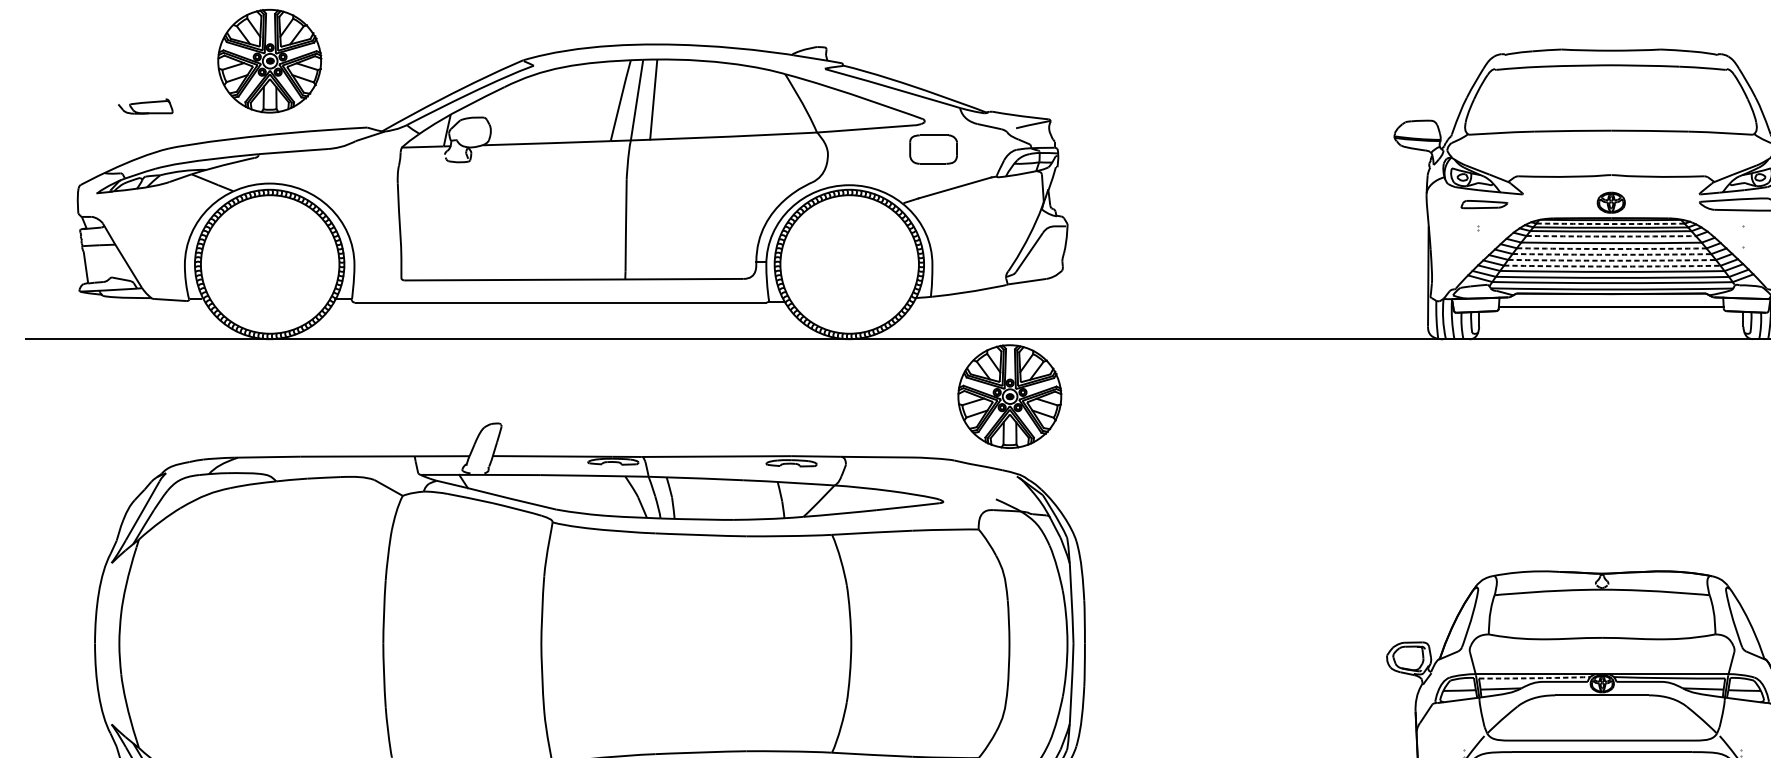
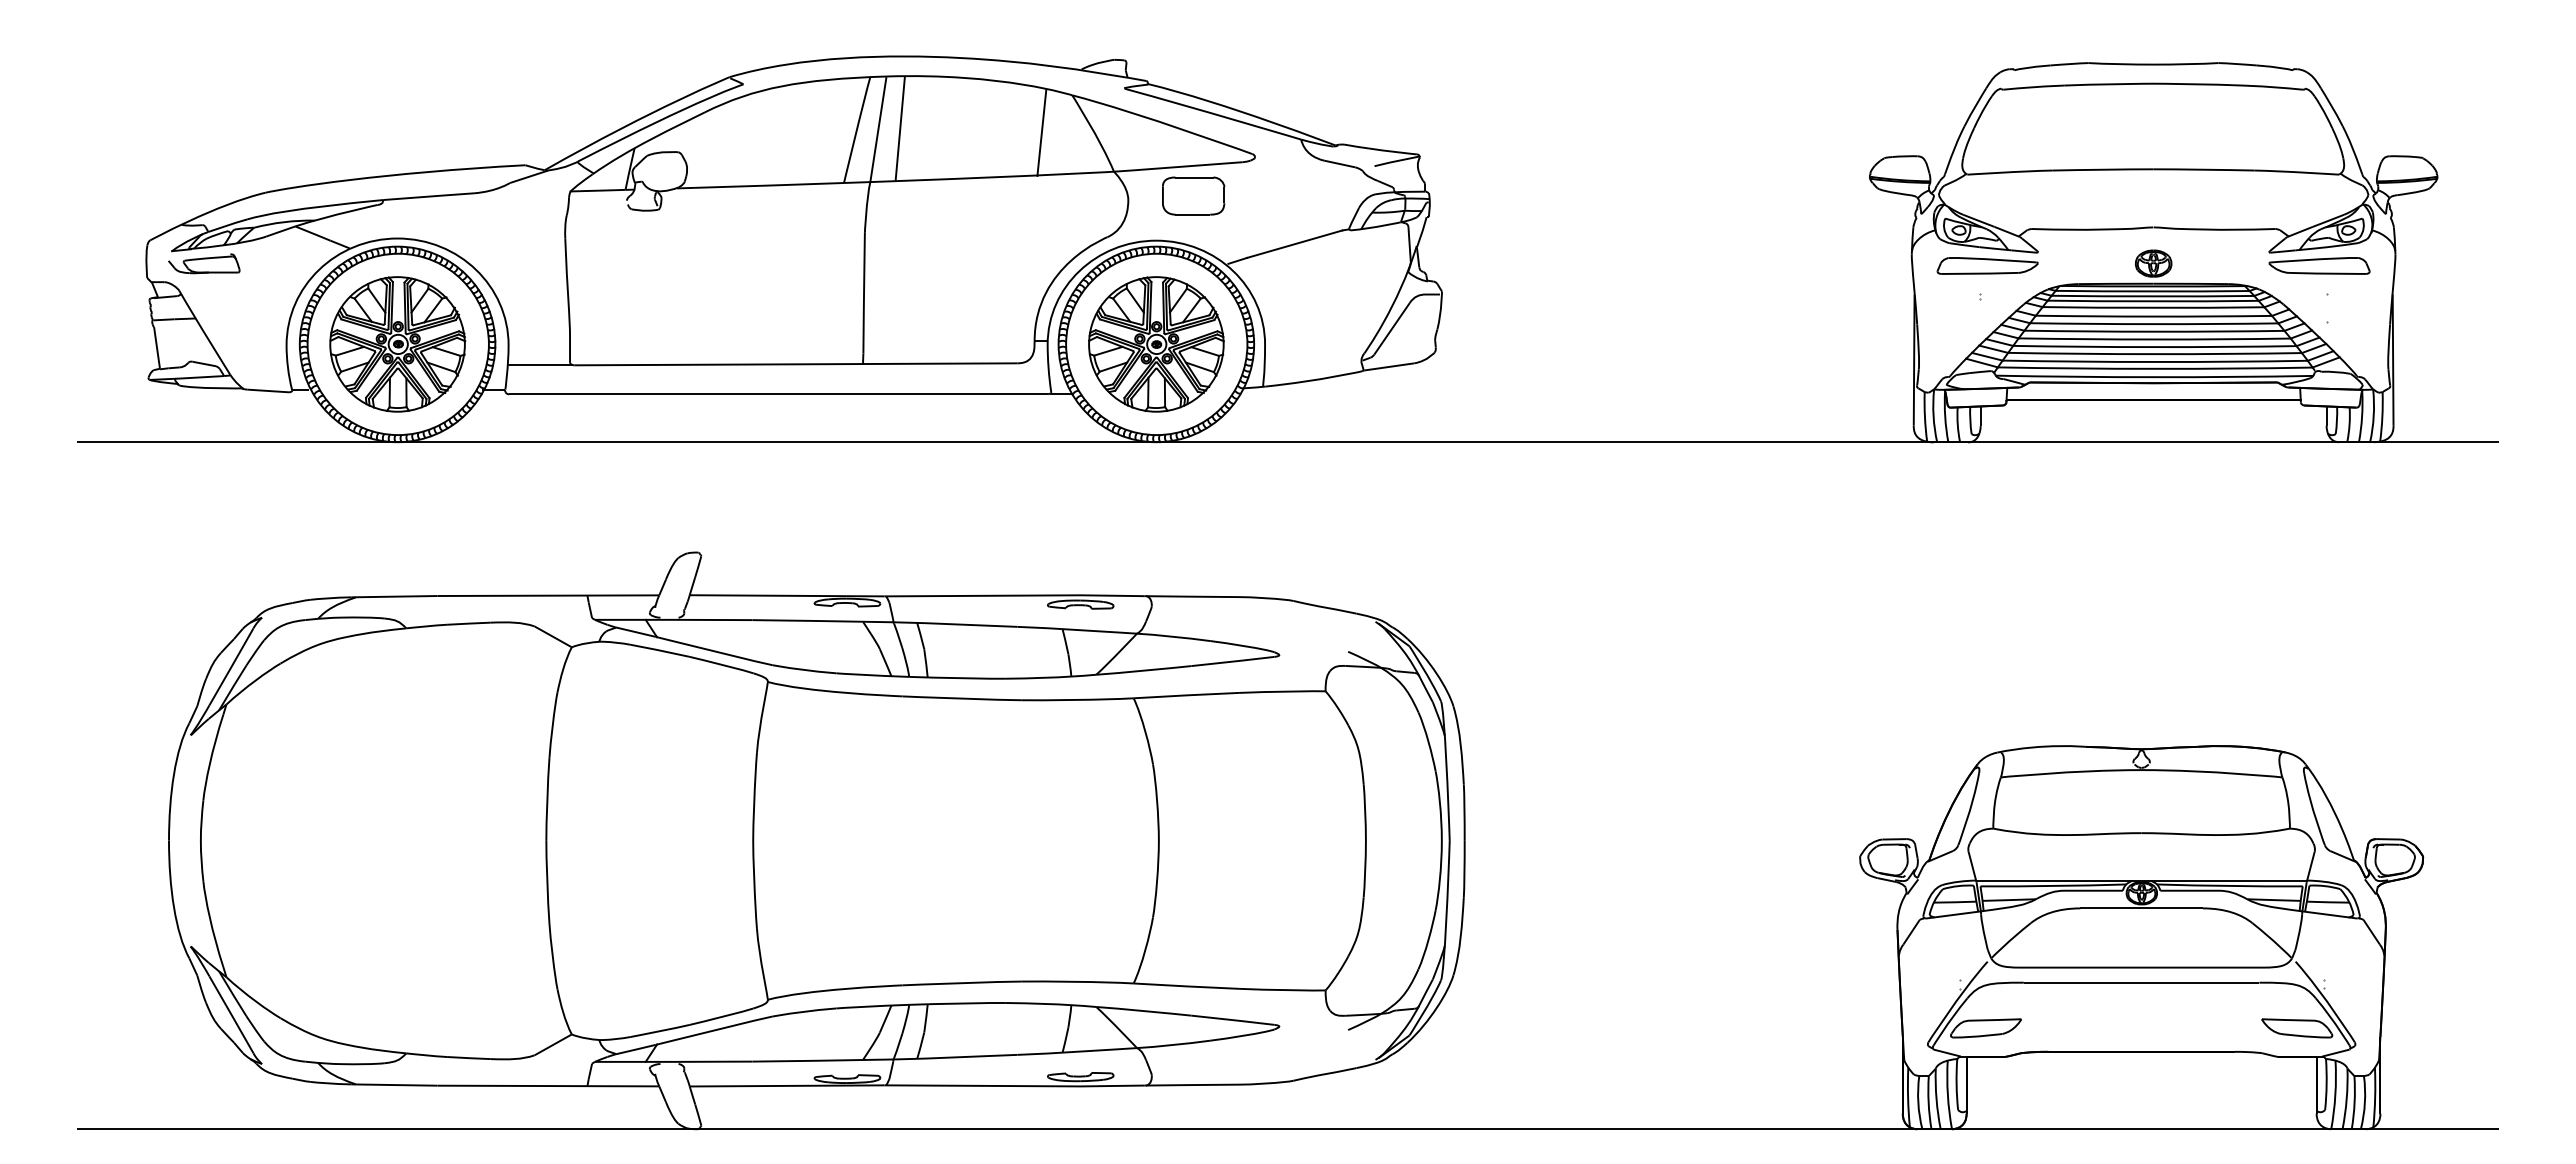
part: (269, 61) -> (397, 344), moved
line: (761, 102) -> (1041, 132), added
part: (145, 106) -> (204, 263), moved
part: (933, 149) -> (1193, 195), moved
part: (1484, 204) -> (1987, 265), size x1.67
arc: (1610, 224) -> (2152, 291), dashed -> solid
arc: (1611, 236) -> (2153, 307), dashed -> solid
arc: (1611, 249) -> (2154, 324), dashed -> solid
arc: (1611, 254) -> (2154, 331), dashed -> solid
arc: (1611, 260) -> (2154, 339), dashed -> solid
arc: (1611, 266) -> (2154, 347), dashed -> solid
line: (378, 279) -> (539, 364), added
part: (1009, 396) -> (1156, 344), moved
arc: (1534, 678) -> (2053, 886), dashed -> solid

